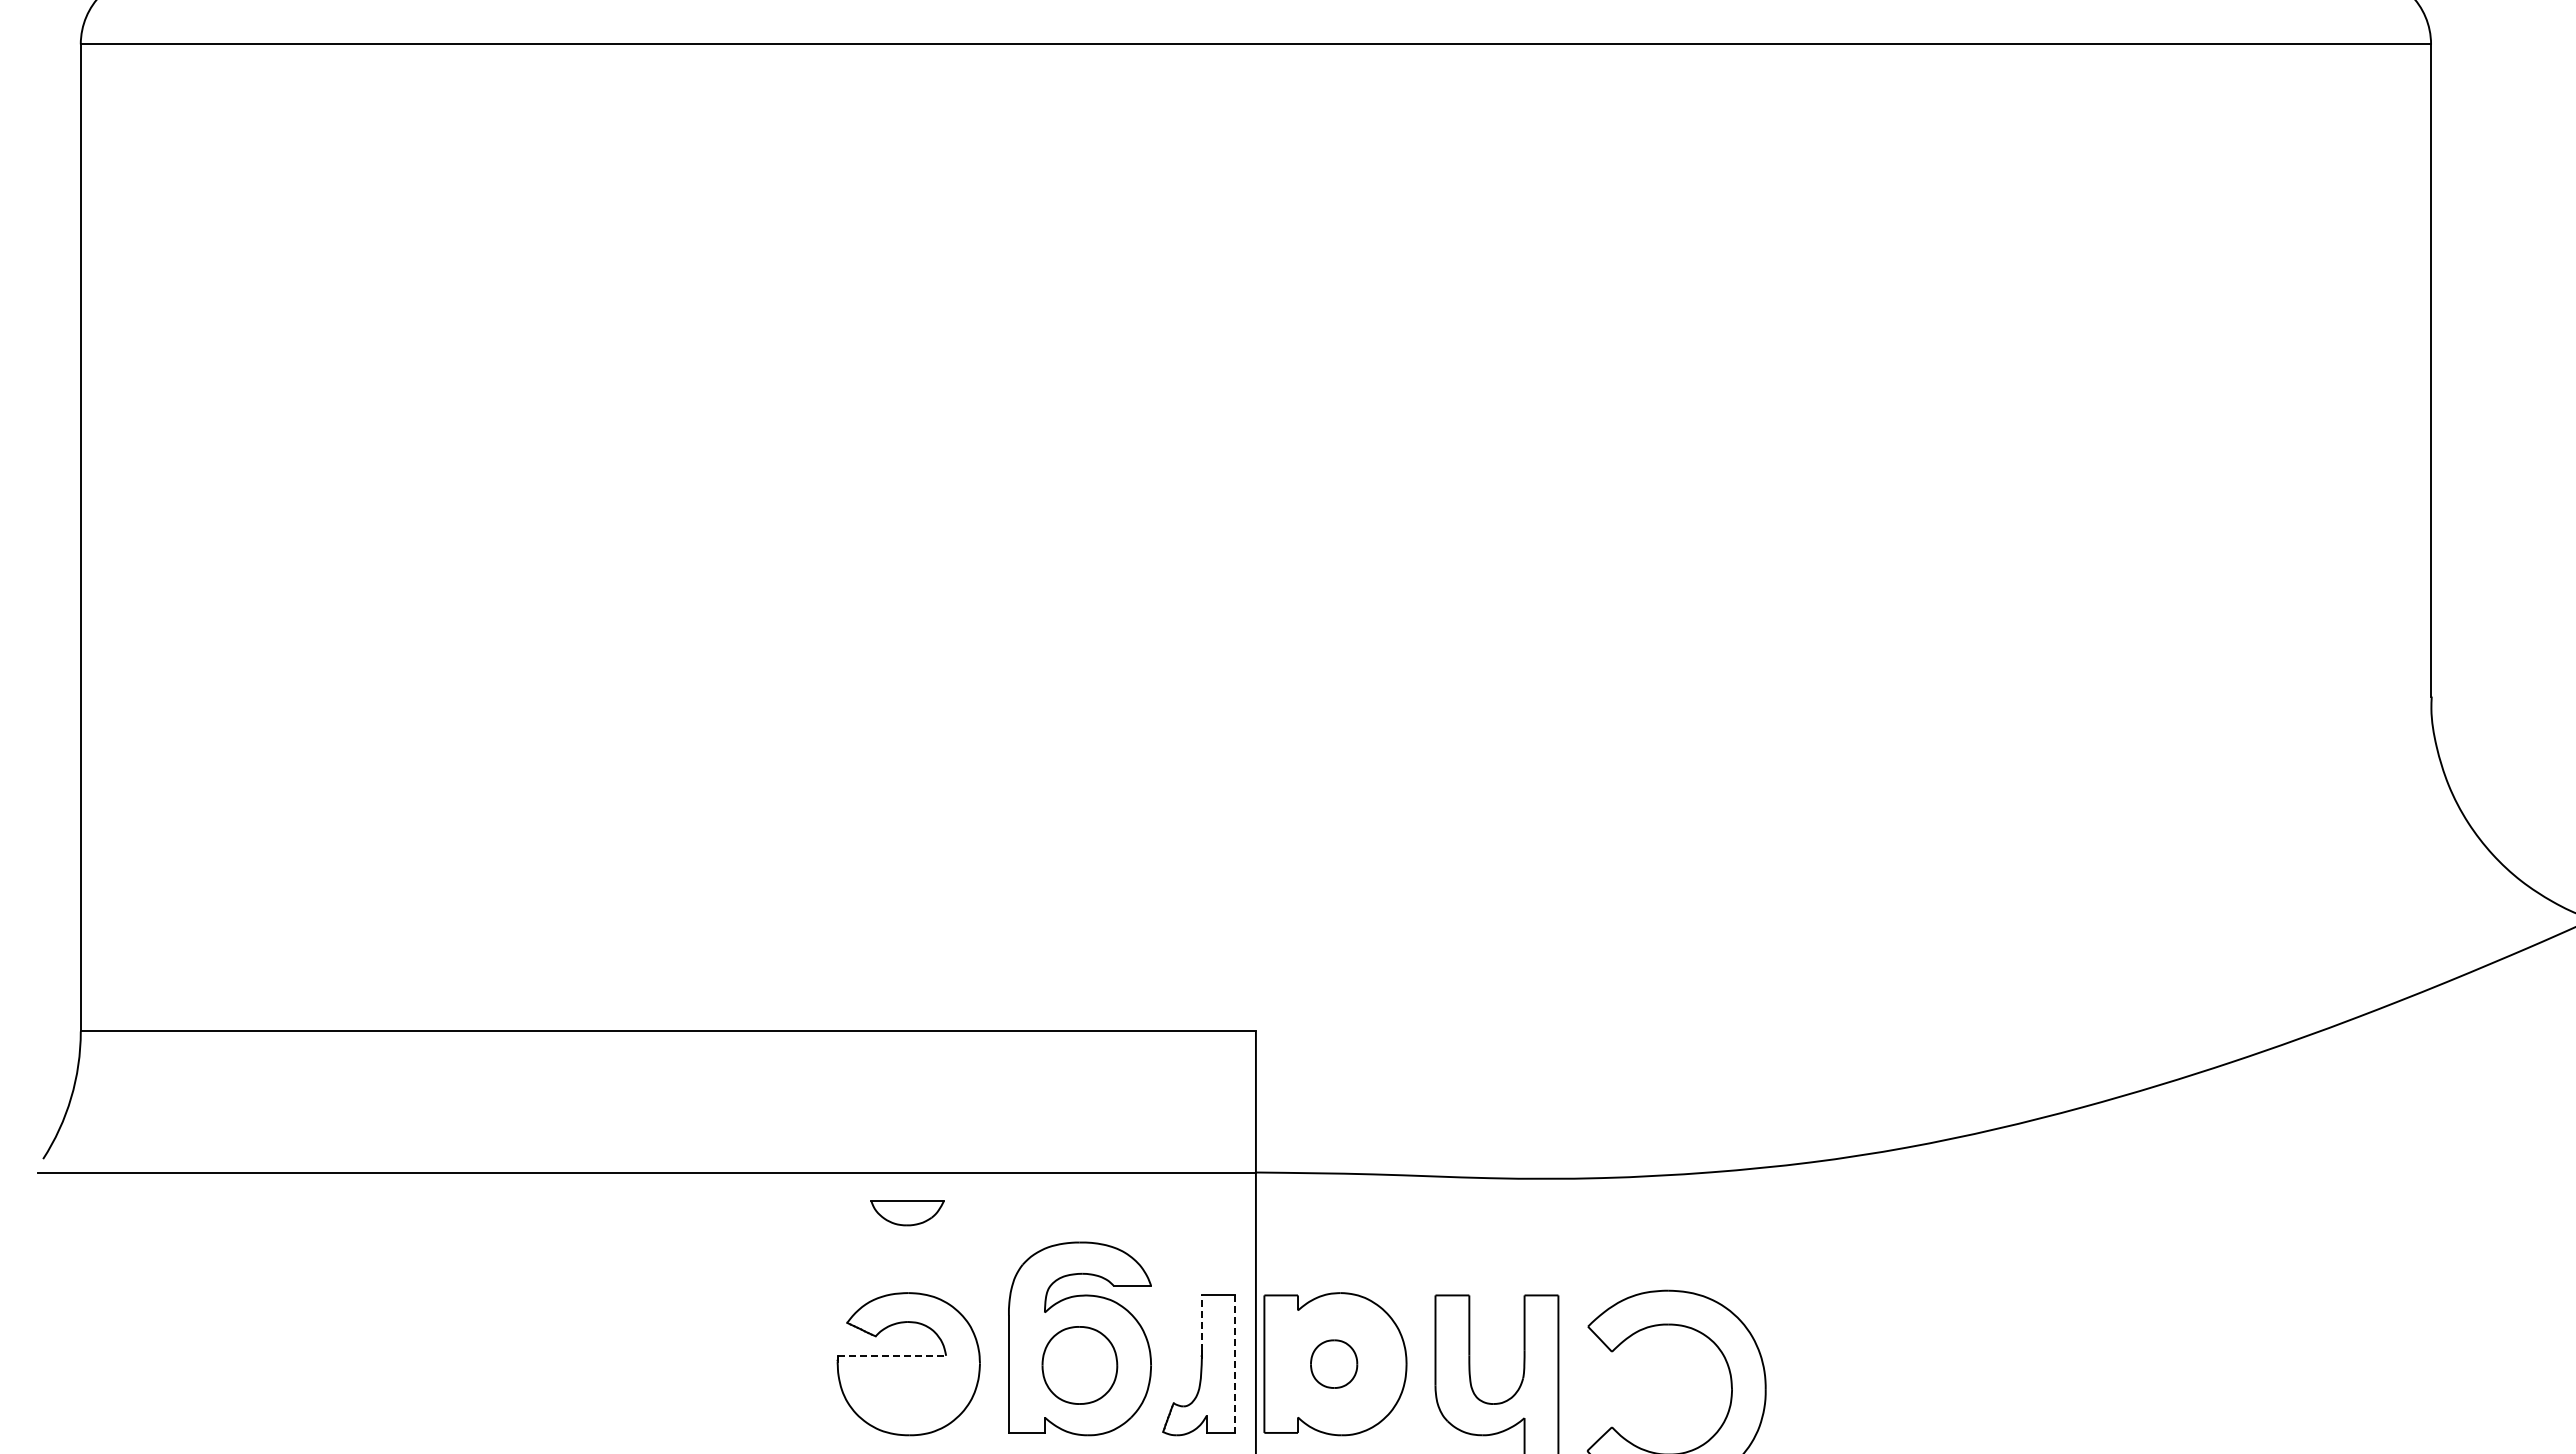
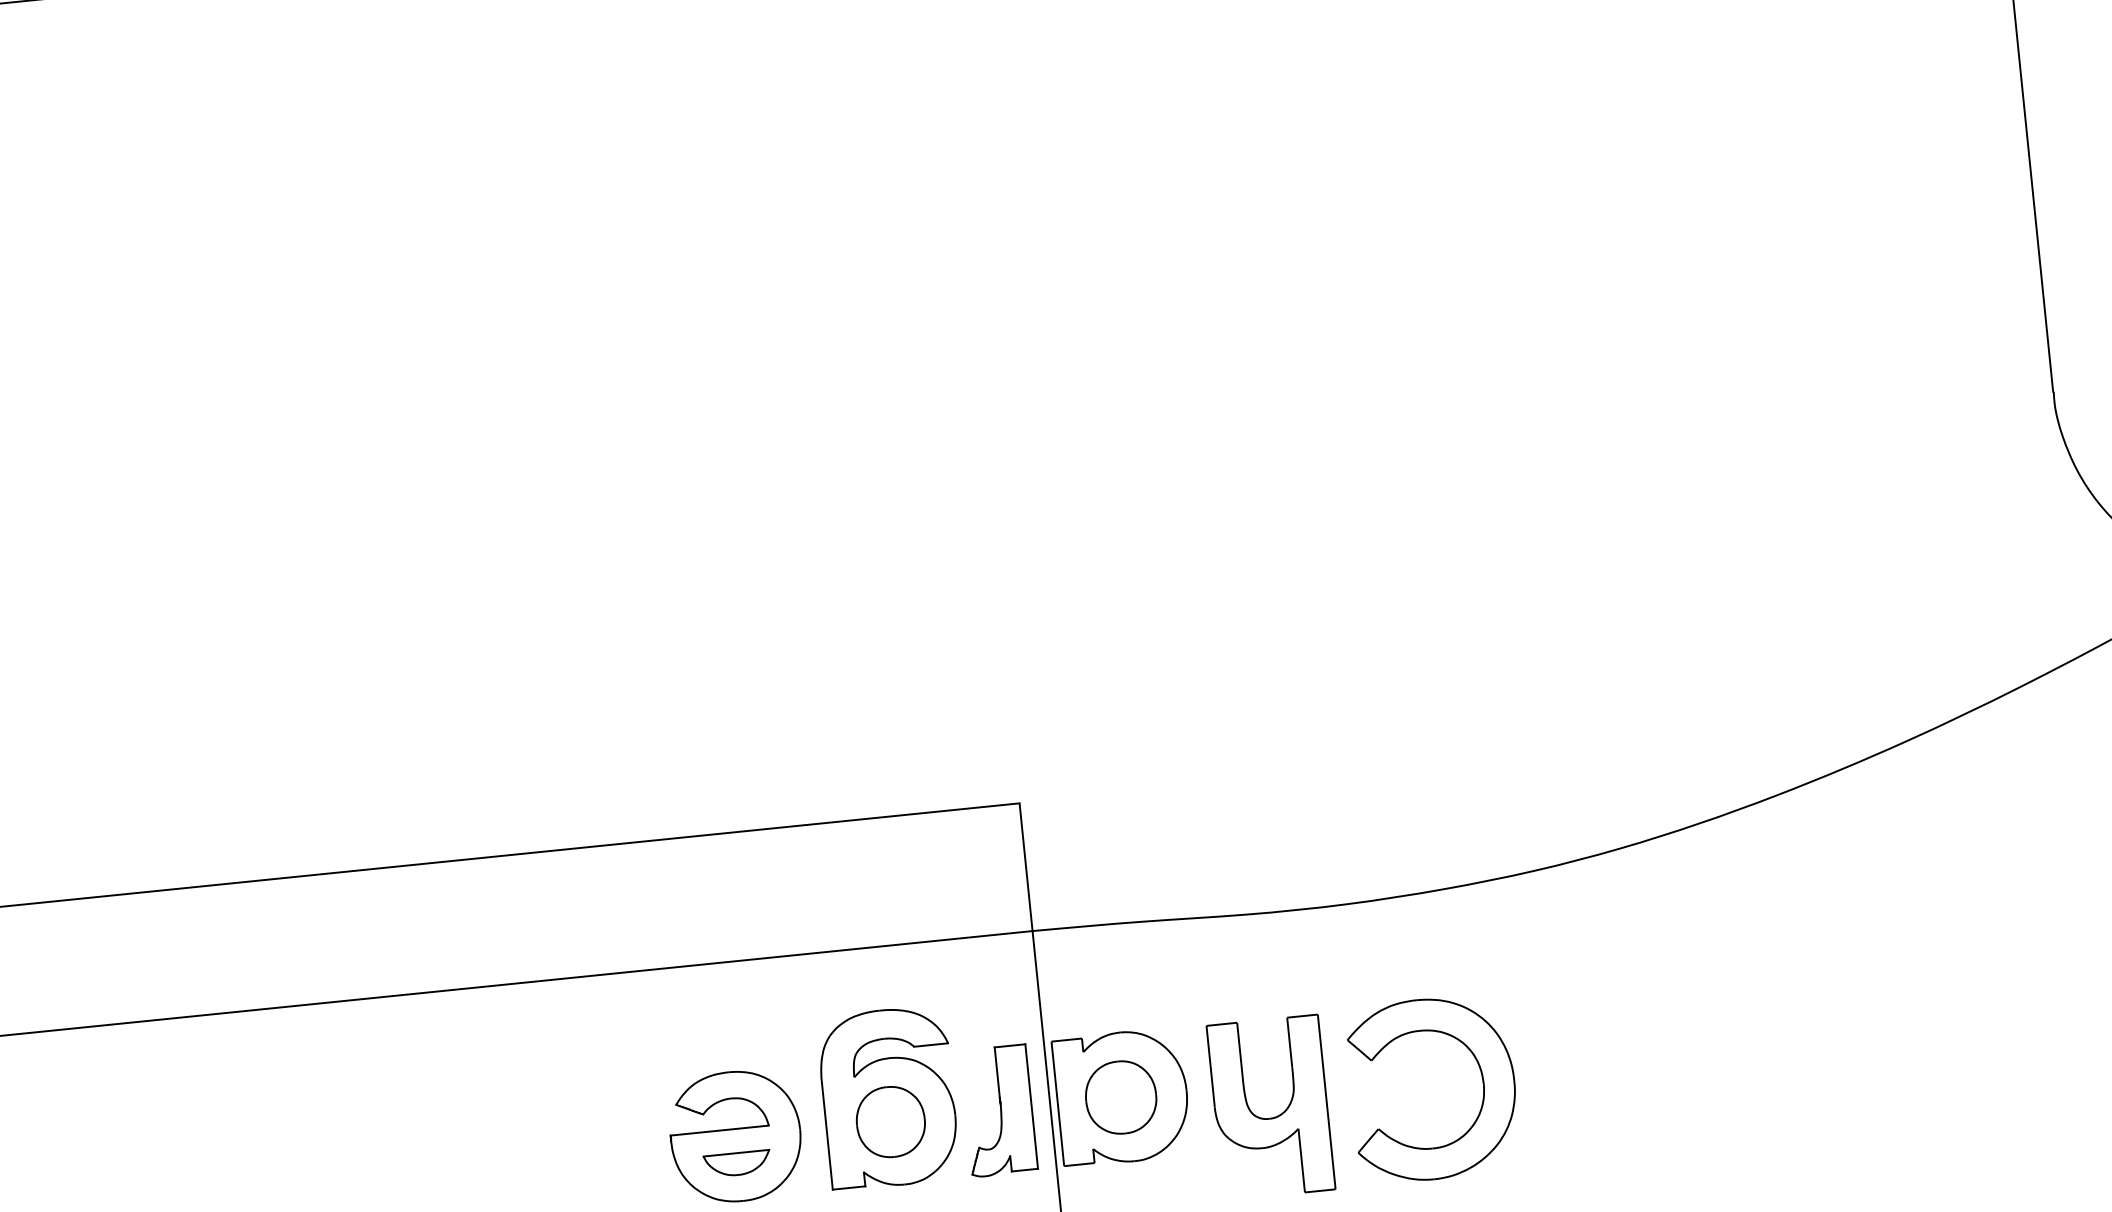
part: (907, 1213) -> (737, 1164), moved
line: (1201, 1323) -> (997, 1072), dashed -> solid
line: (892, 1355) -> (720, 1130), dashed -> solid
part: (1333, 1363) -> (1120, 1096), size x1.67
line: (1235, 1364) -> (1031, 1106), dashed -> solid

